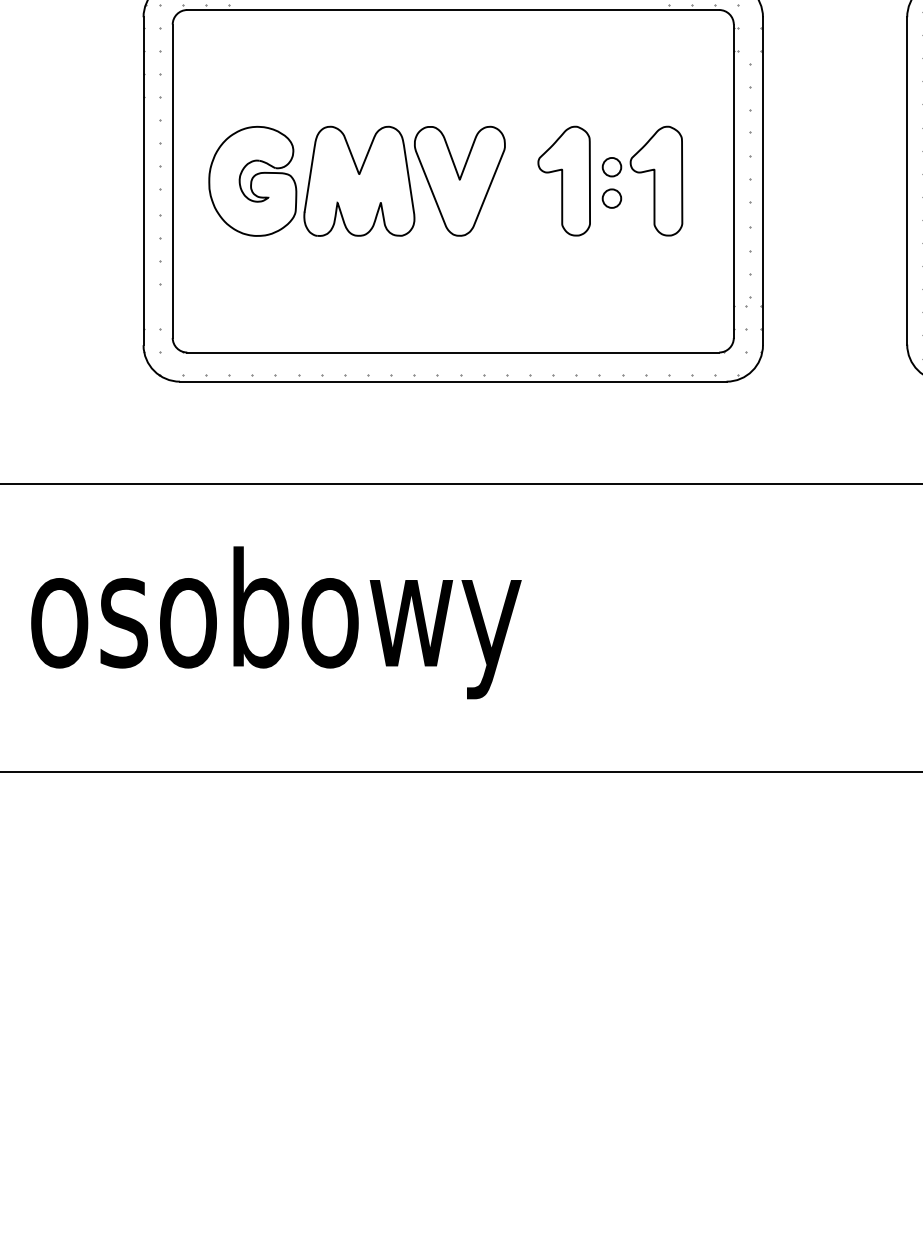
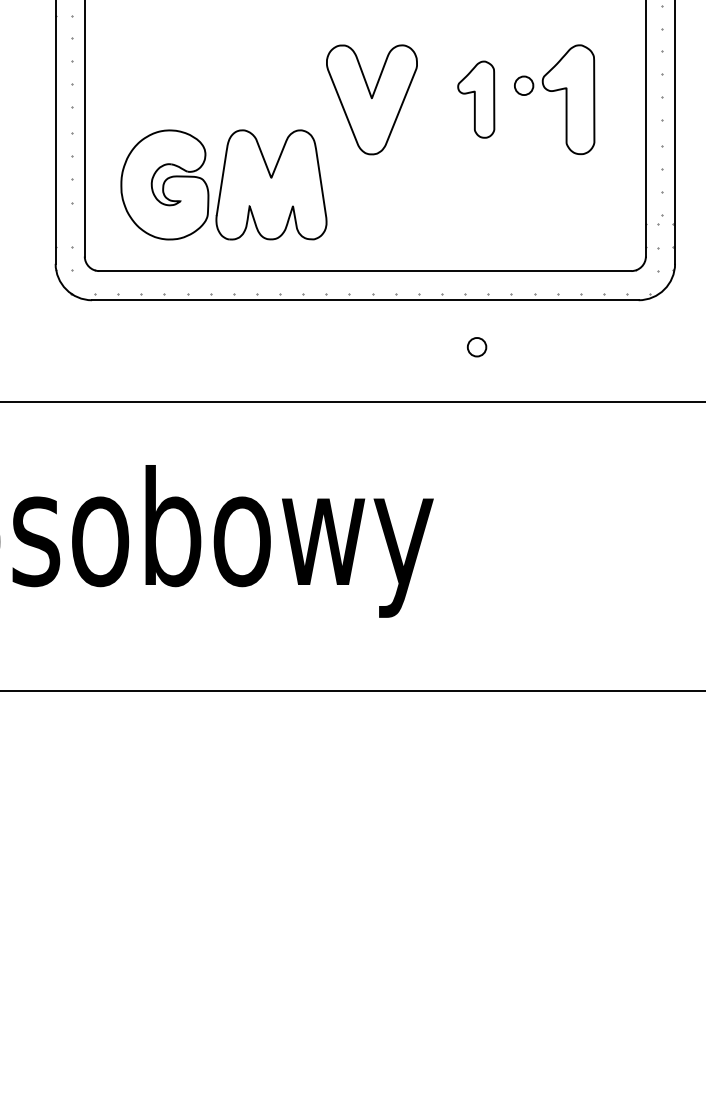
part: (311, 180) -> (223, 184), moved
part: (563, 180) -> (475, 99), size x0.7
circle: (611, 198) -> (476, 347), moved

